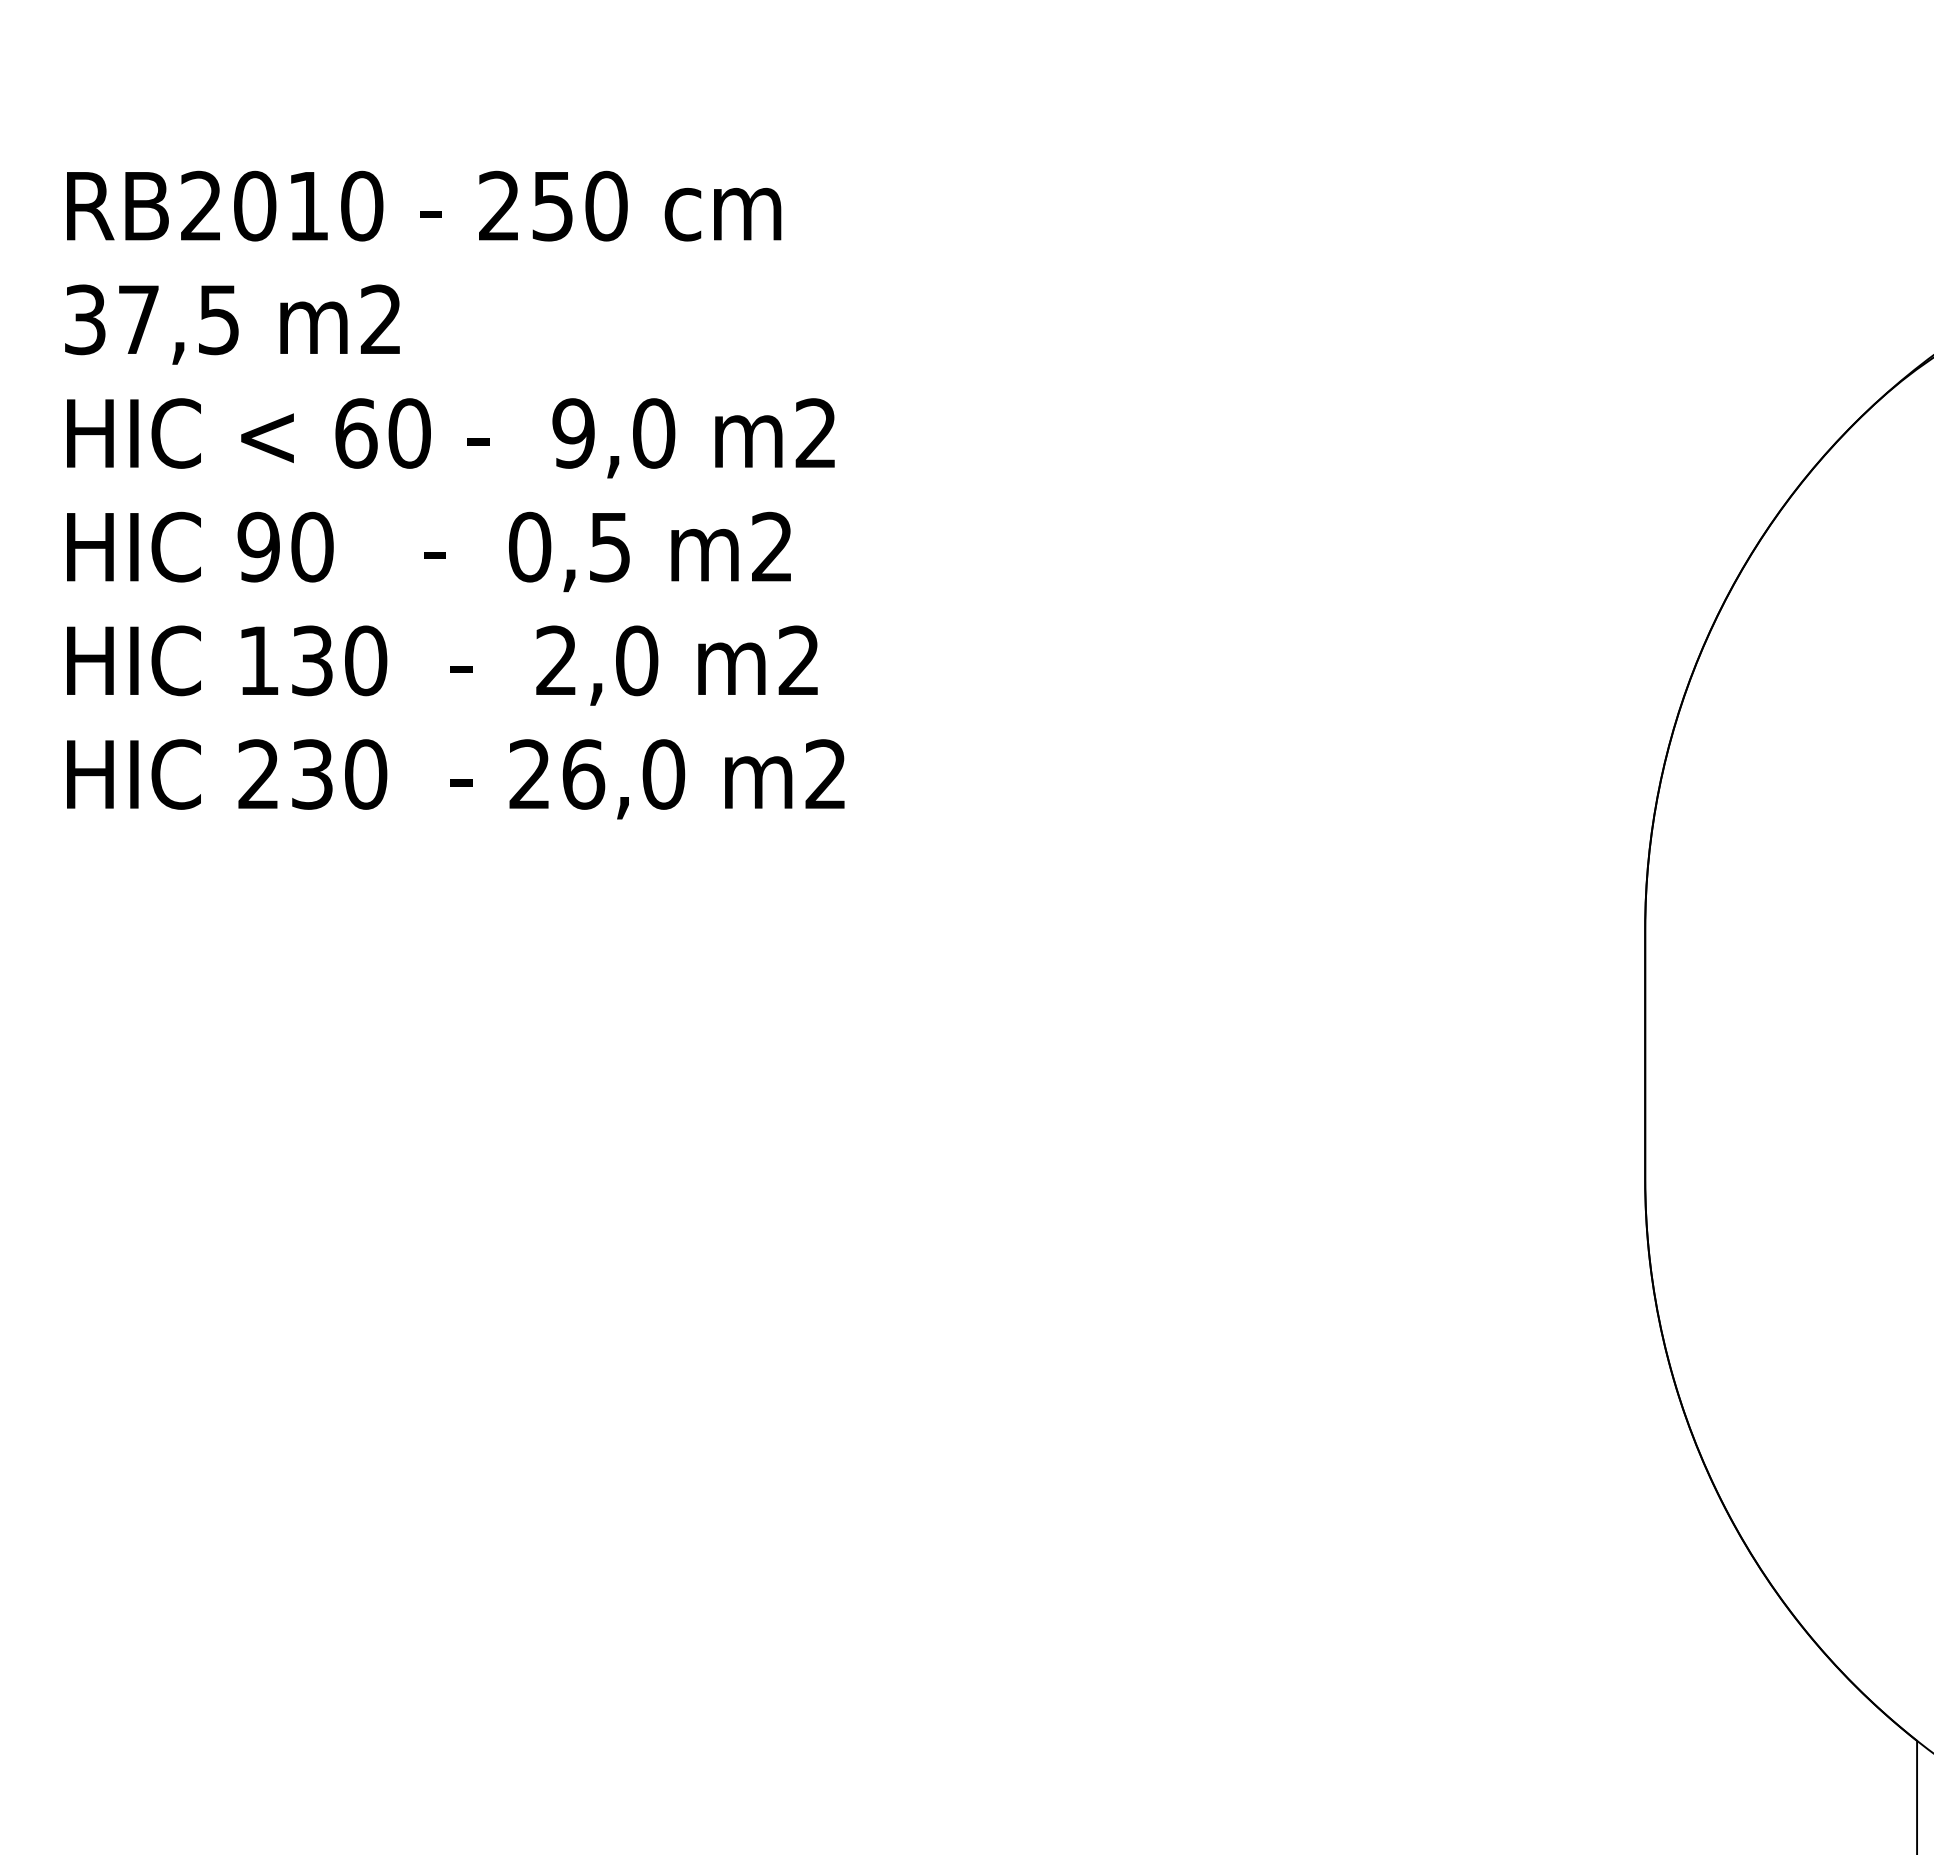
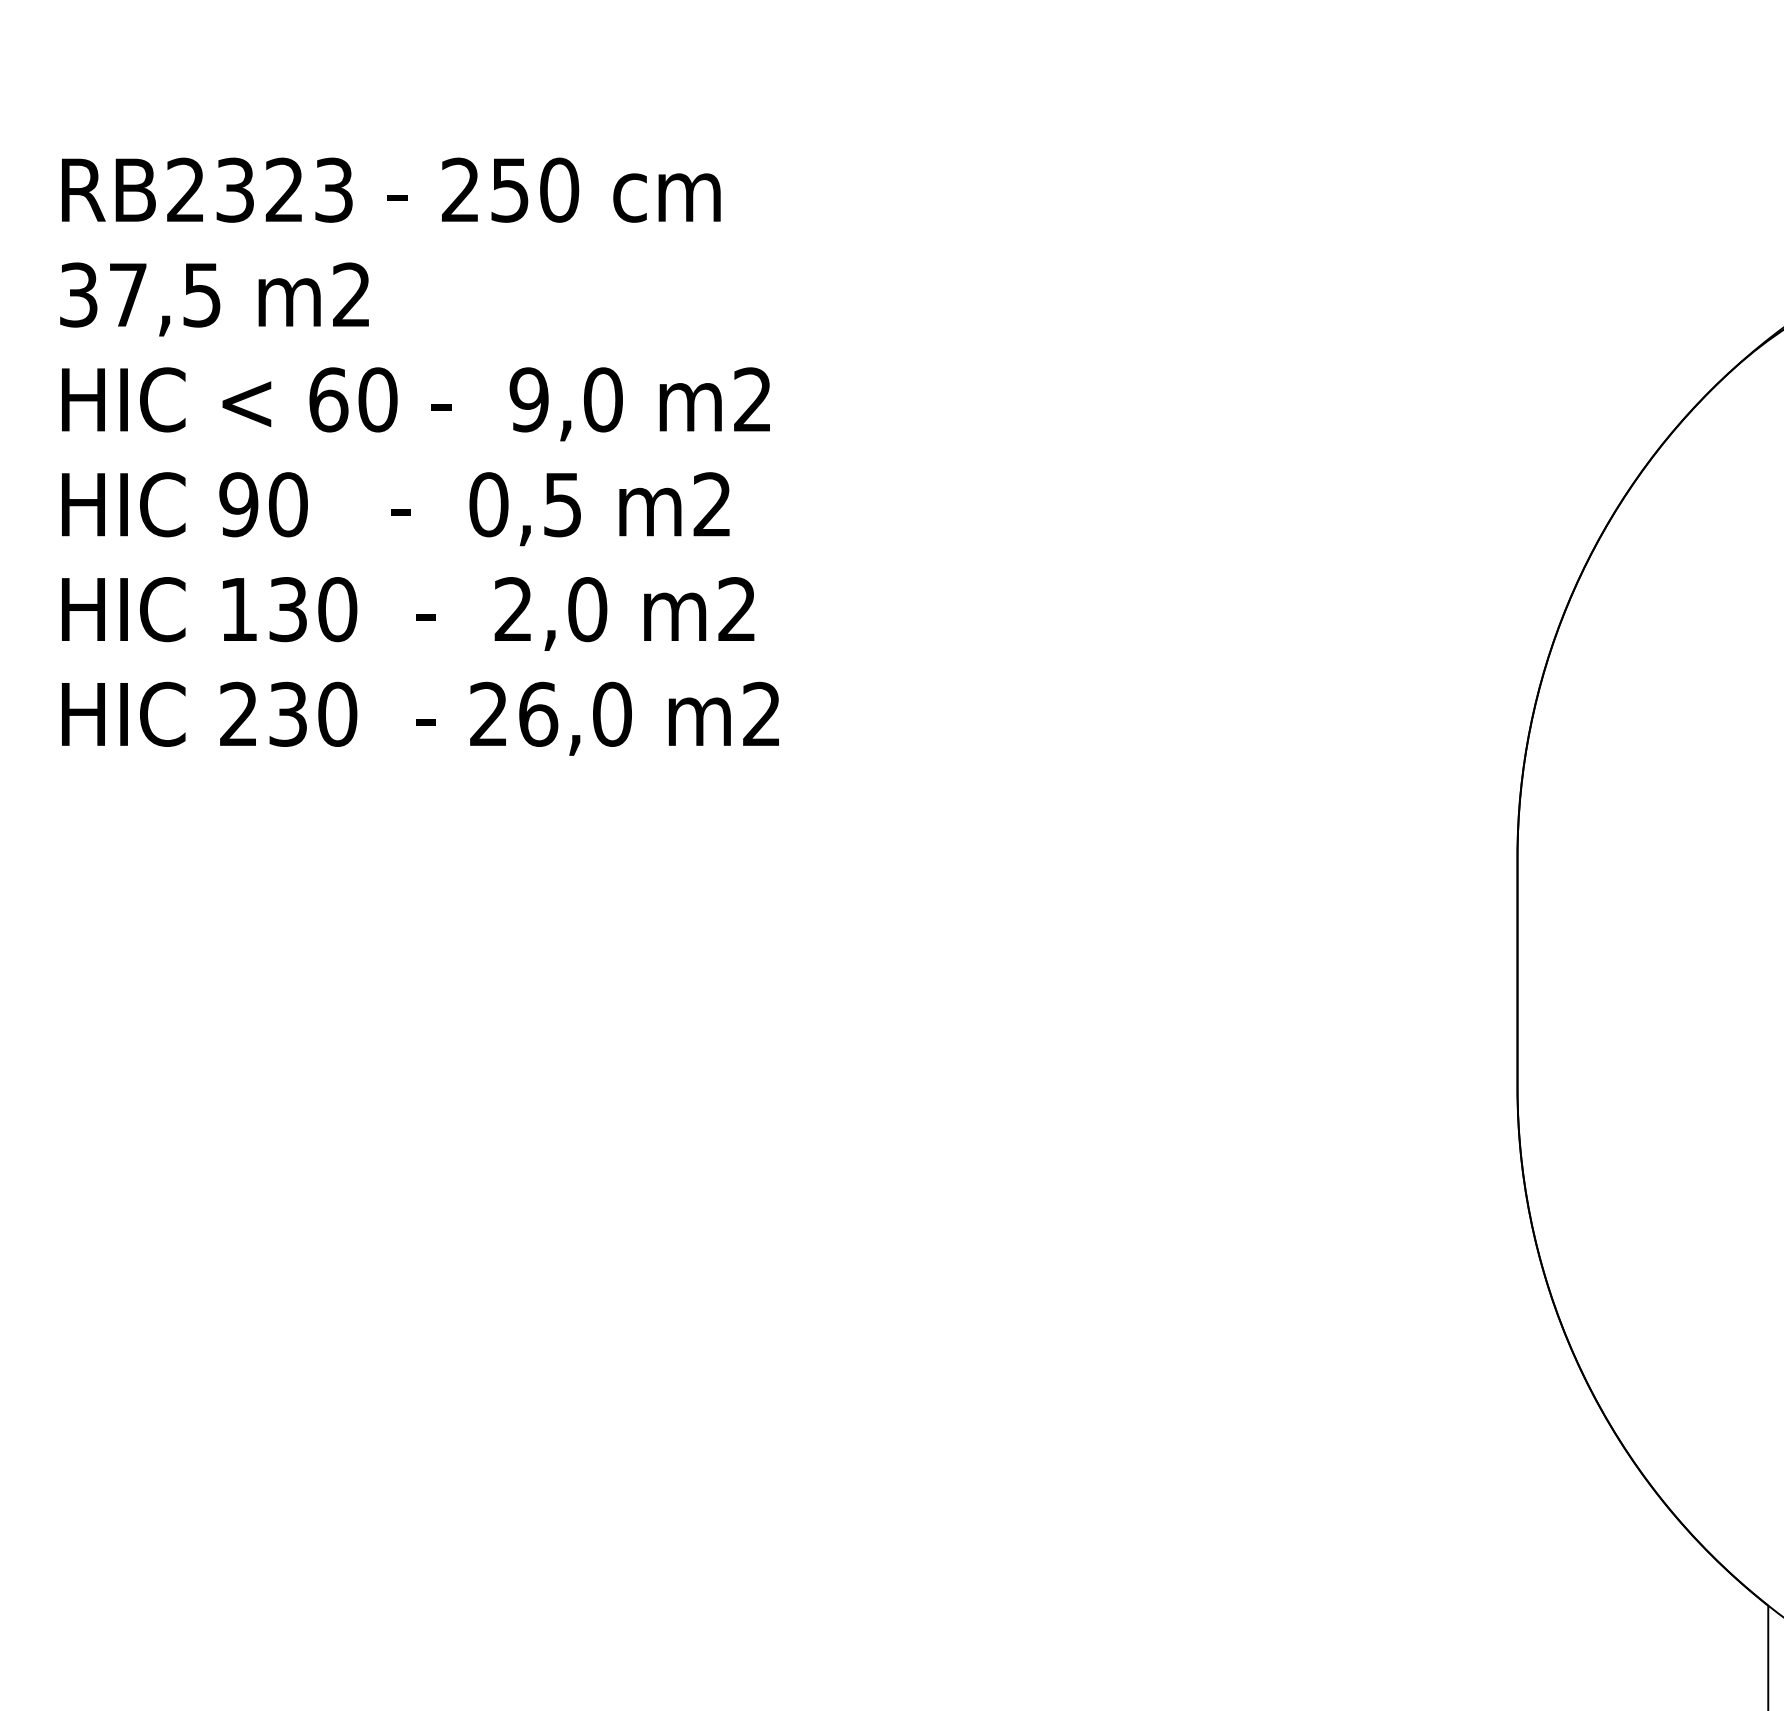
text: (308, 205) -> (284, 189), RB2010 -> RB2323

